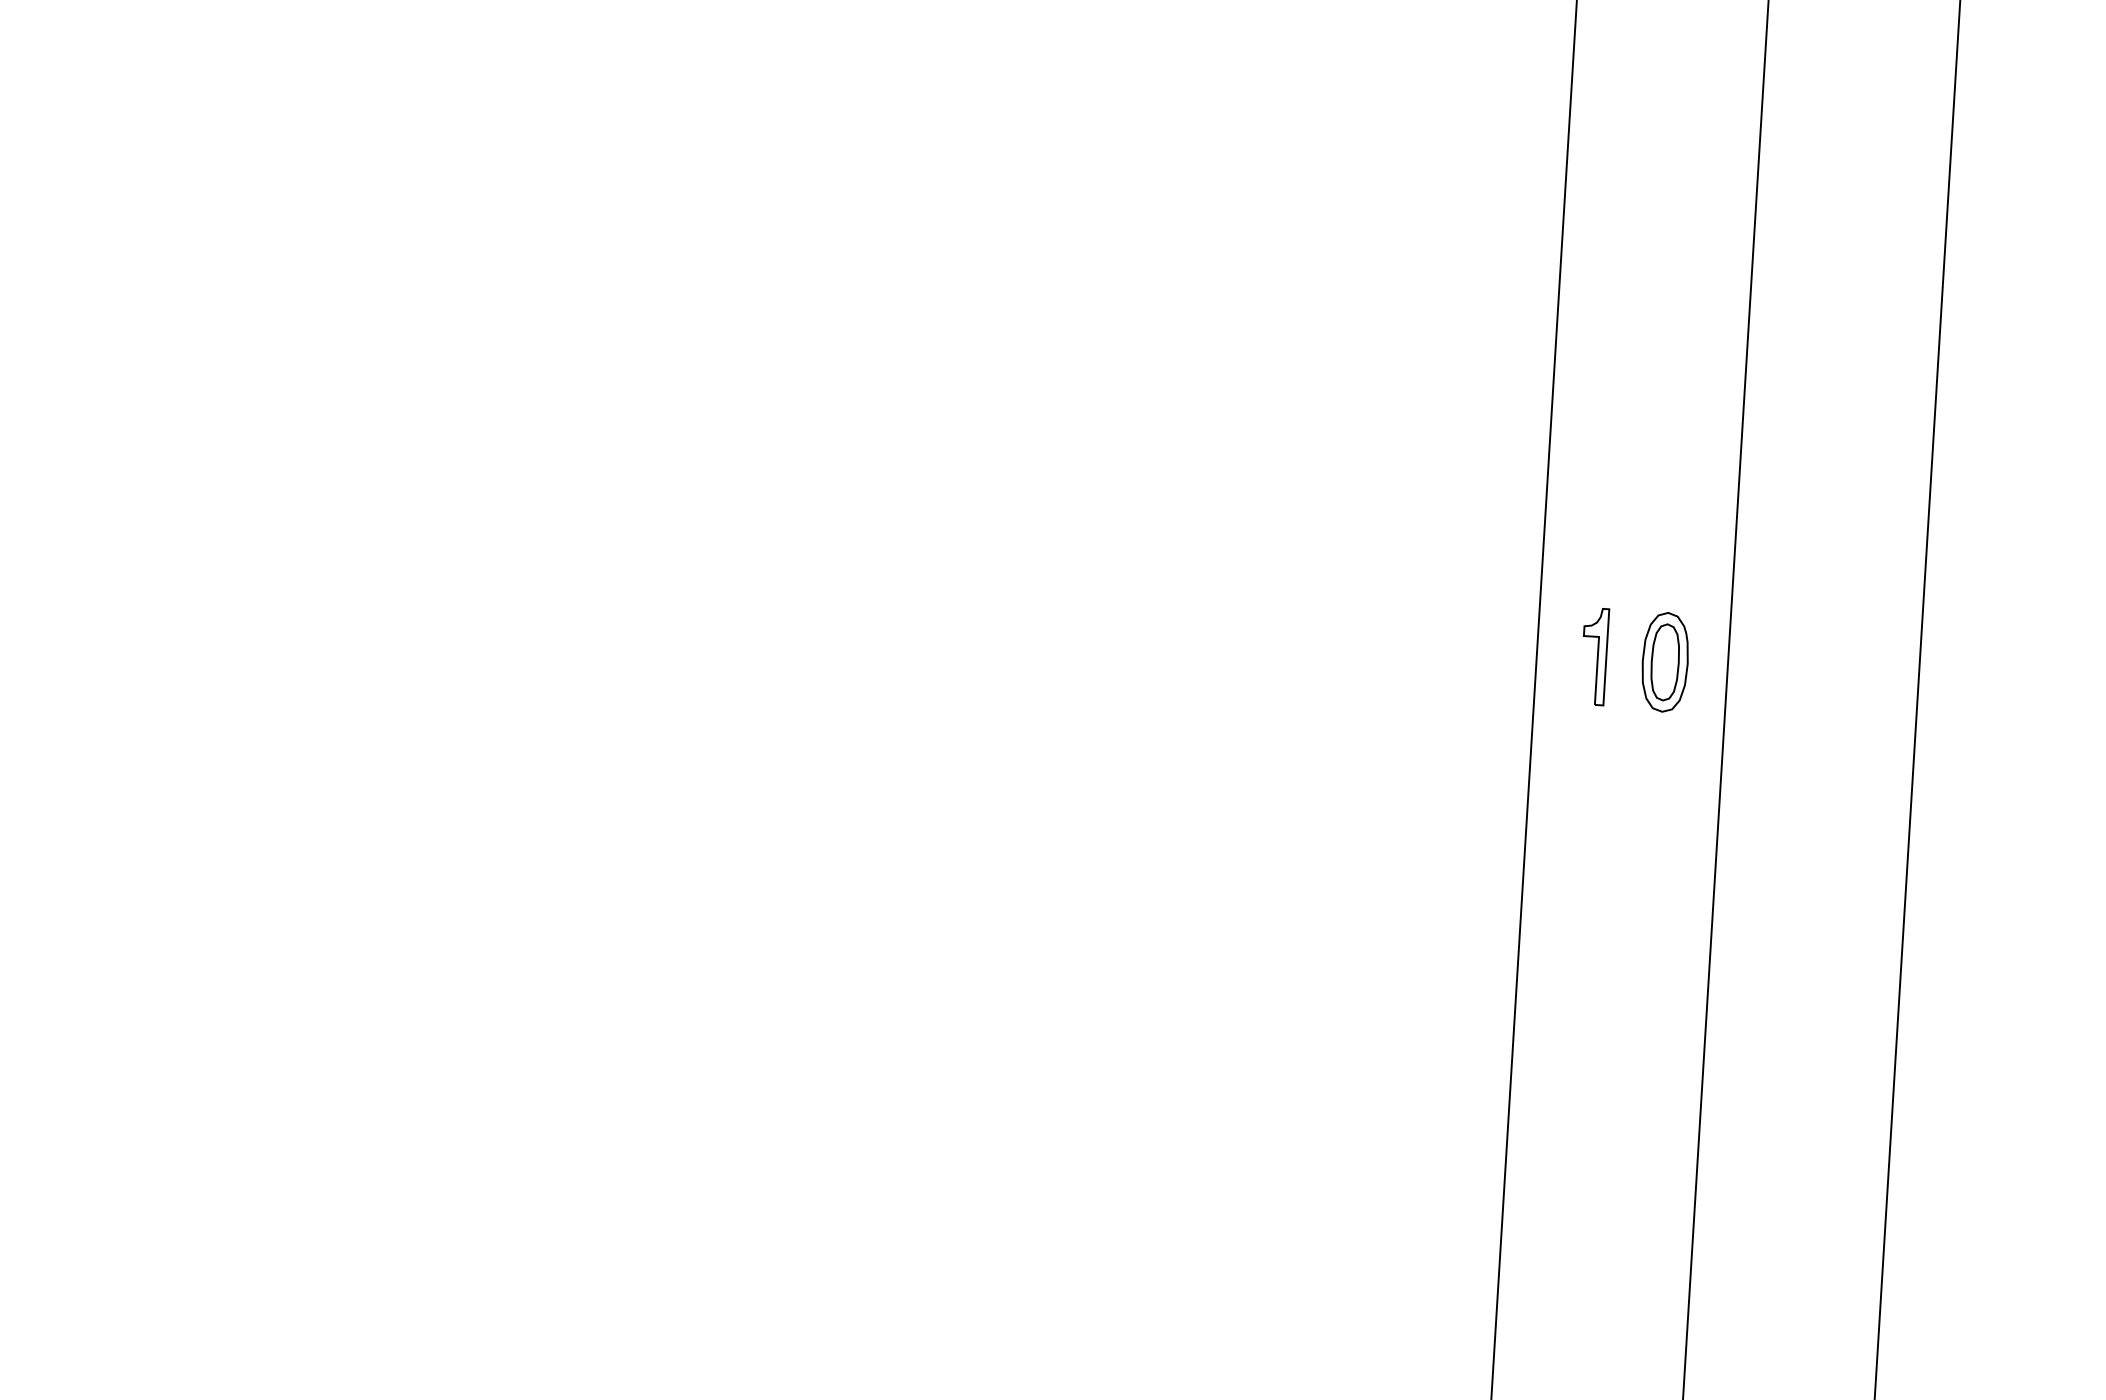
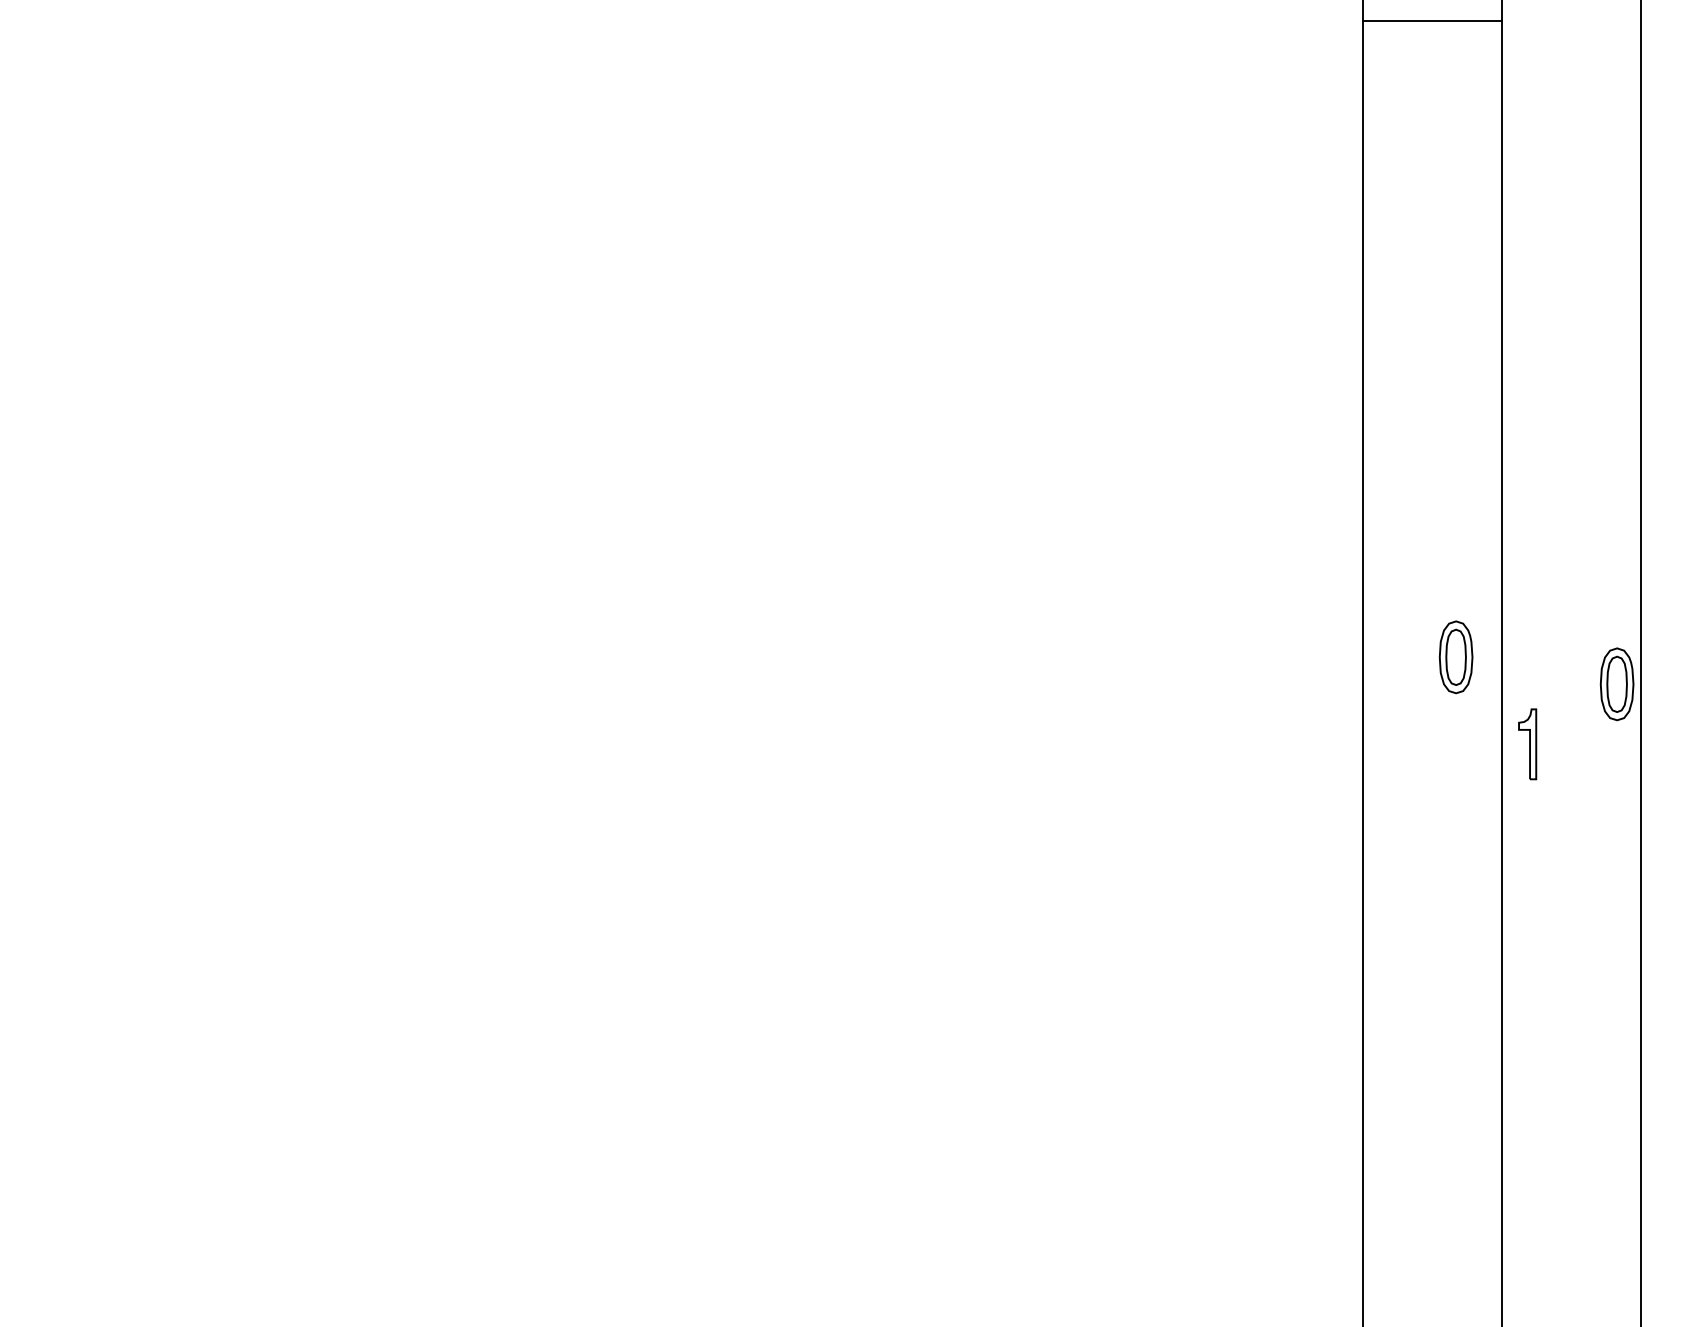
part: (1594, 656) -> (1527, 744), moved
part: (1883, 713) -> (1616, 684), added

